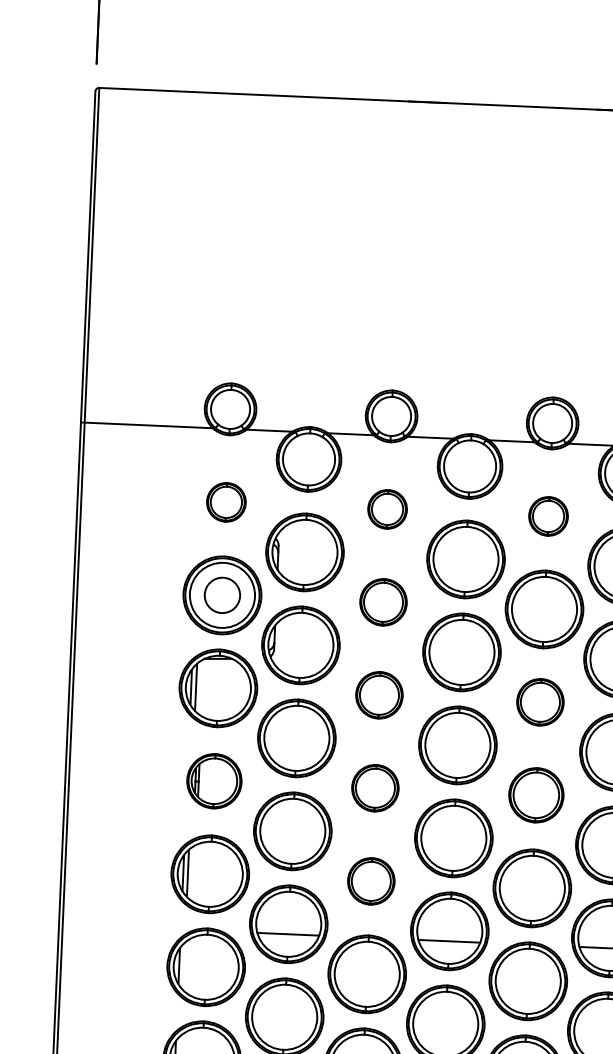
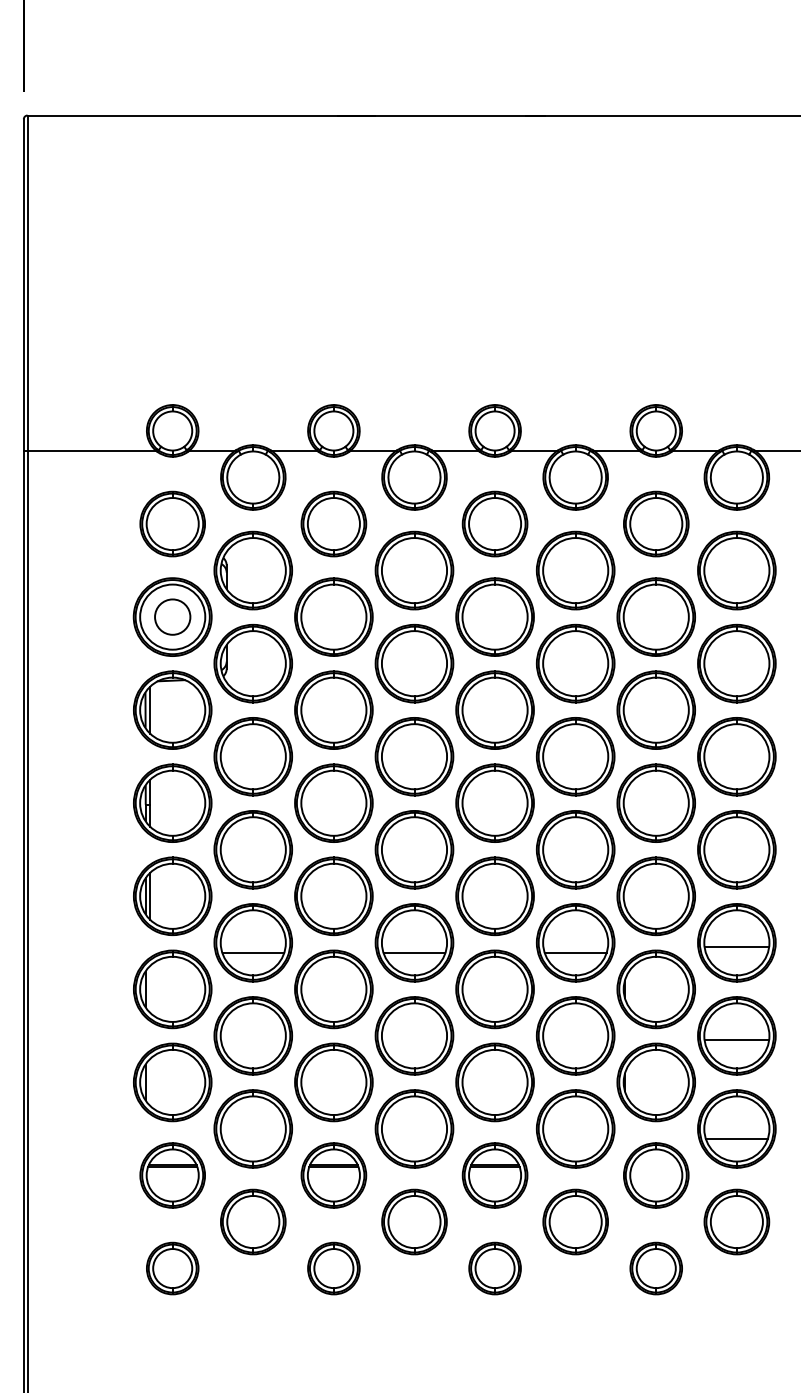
part: (226, 501) -> (172, 523), size x1.67
part: (387, 508) -> (333, 523), size x1.67
part: (548, 515) -> (494, 523), size x1.67
part: (383, 601) -> (333, 616), size x1.67
part: (379, 694) -> (333, 709), size x1.67
part: (539, 701) -> (494, 709), size x1.67
part: (214, 780) -> (172, 802), size x1.43
part: (374, 787) -> (333, 802), size x1.67
part: (535, 794) -> (494, 802), size x1.43
part: (370, 881) -> (333, 896), size x1.67

